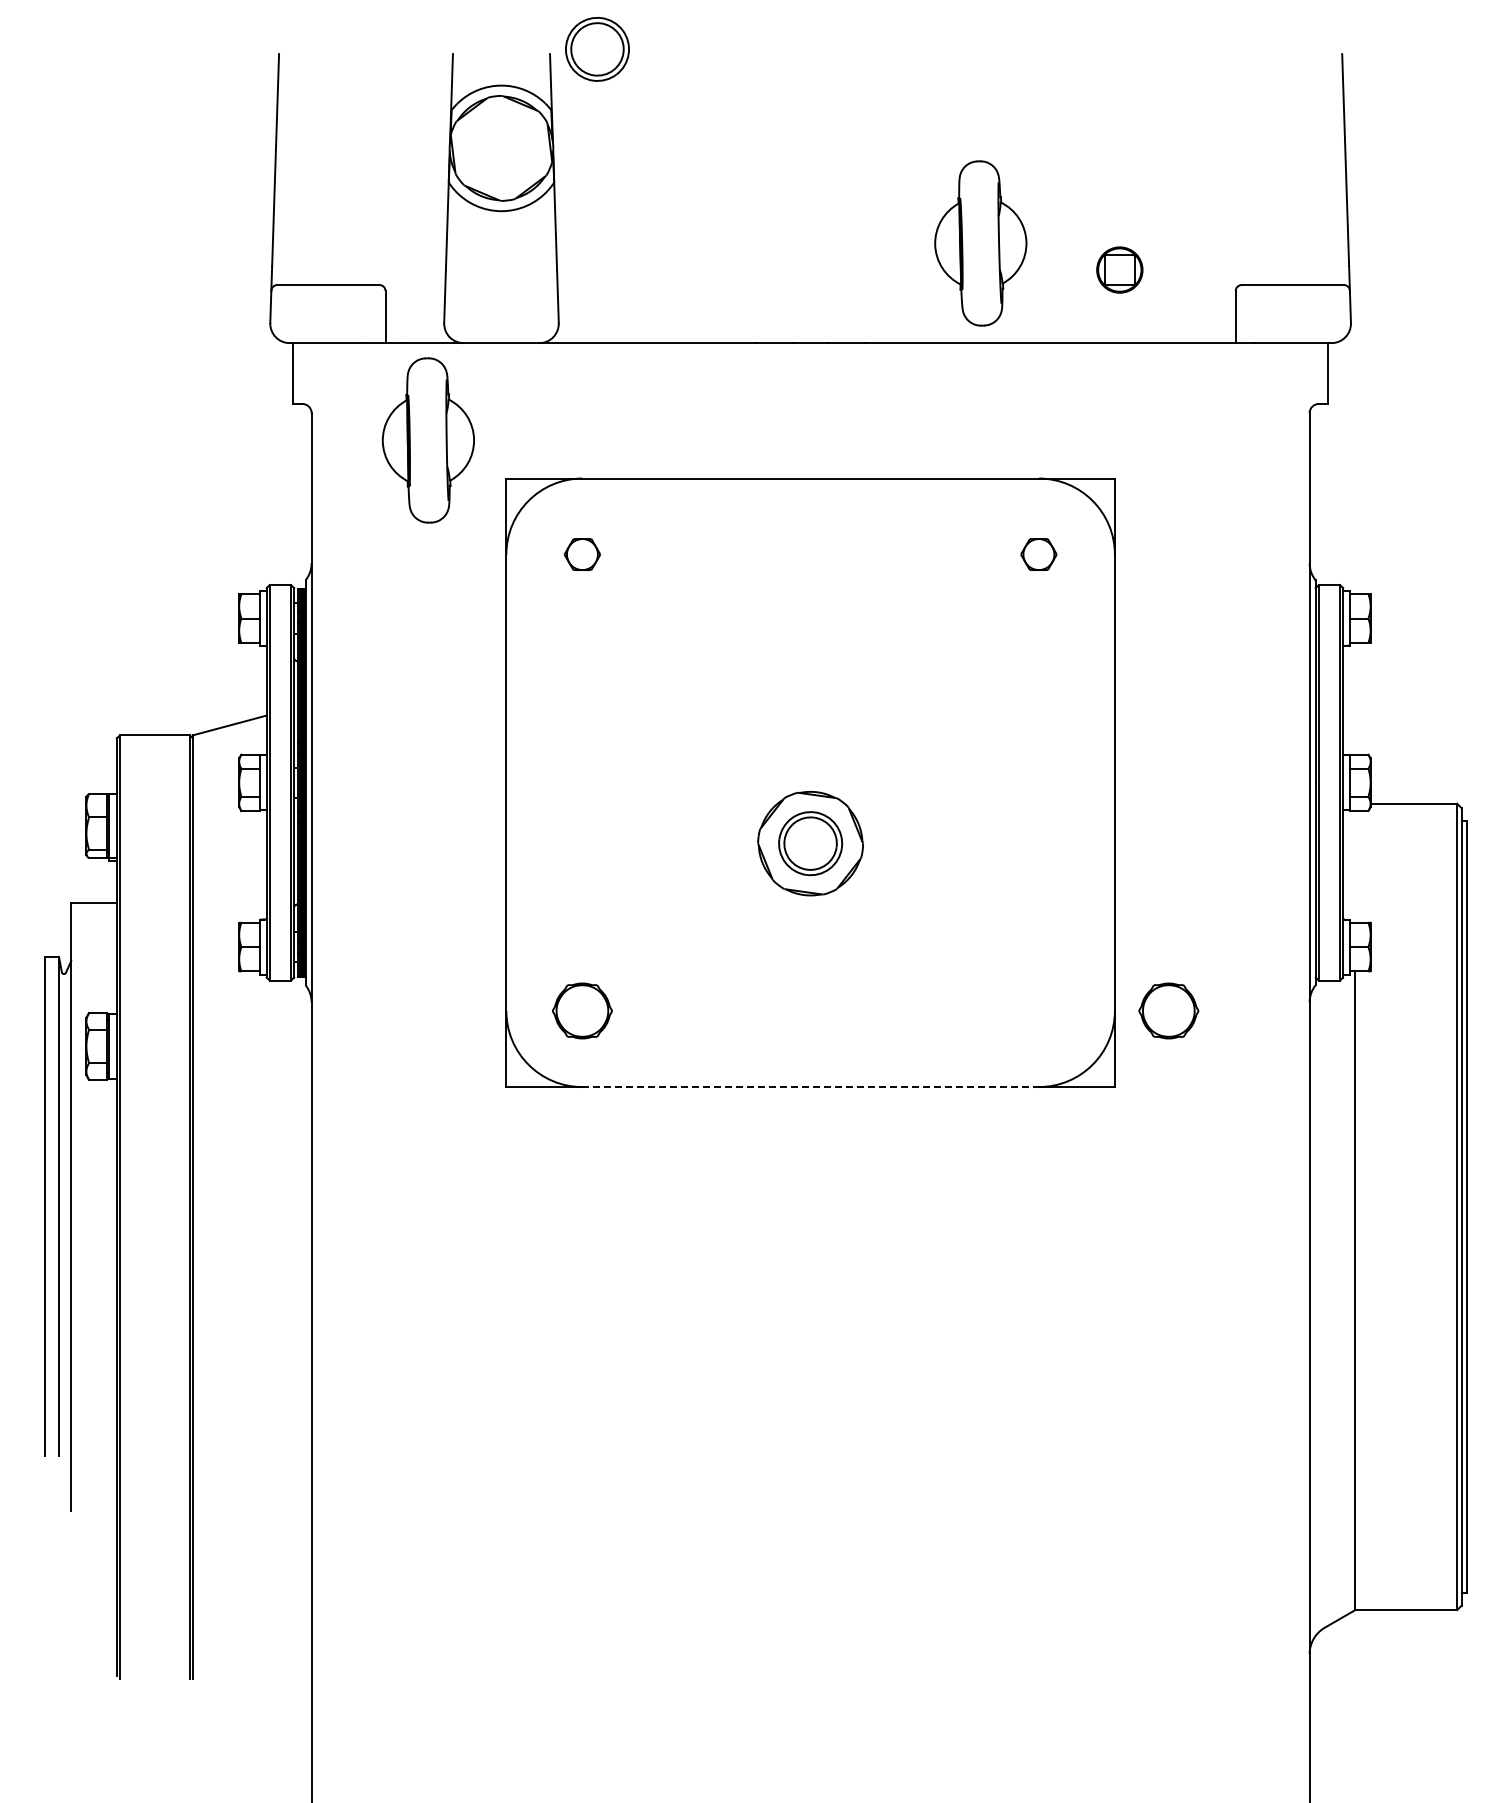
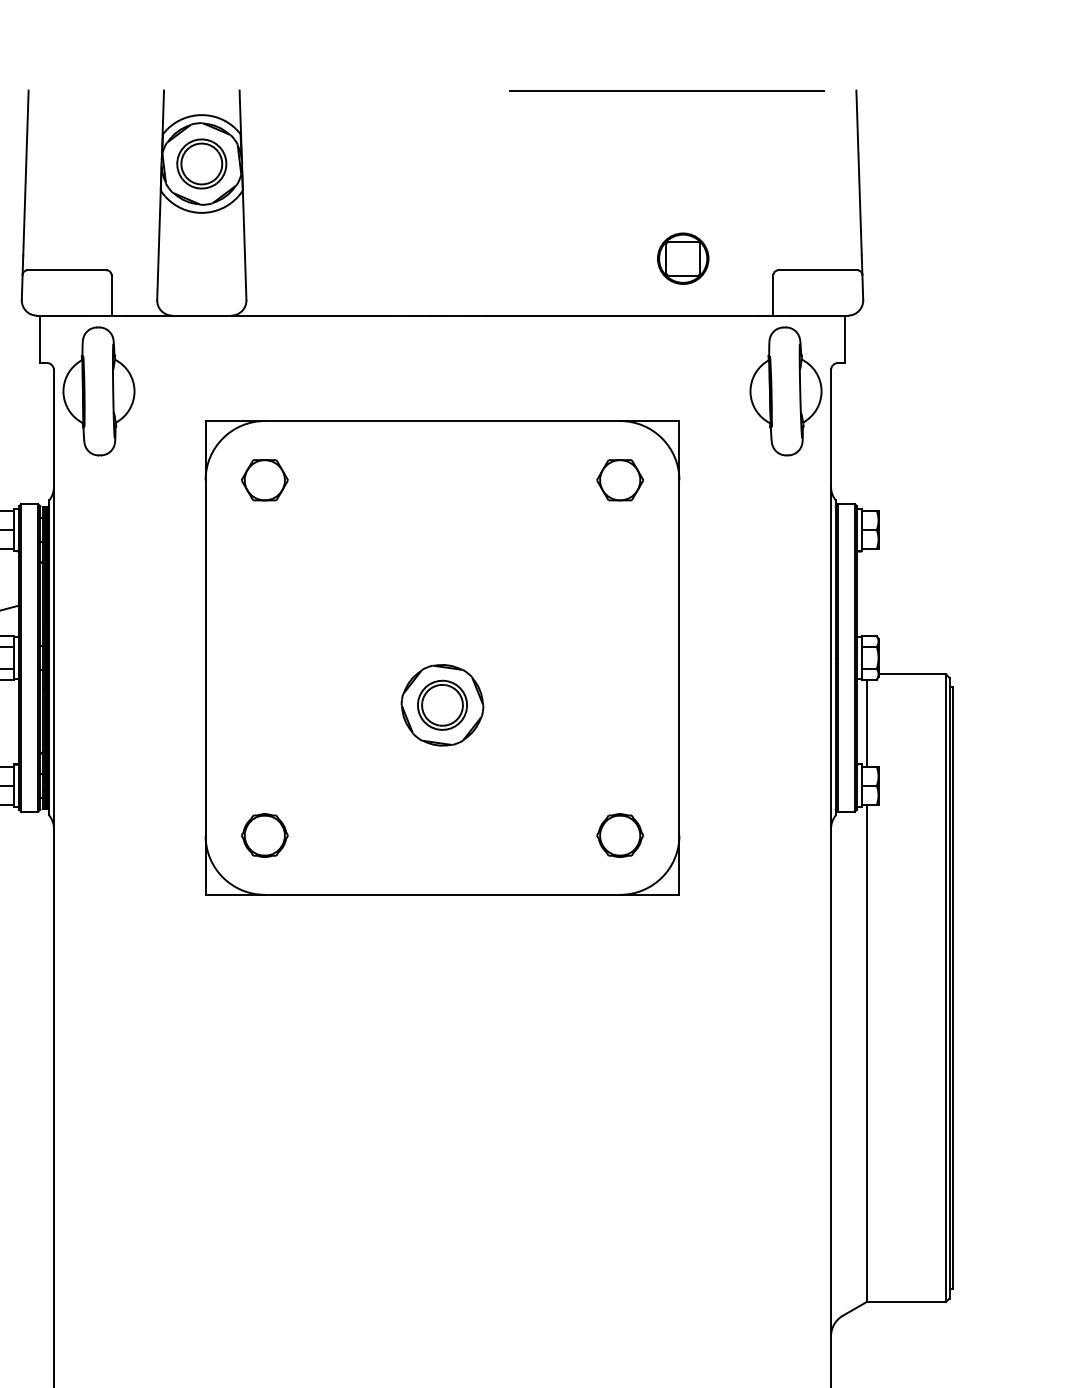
part: (597, 49) -> (201, 164), moved
line: (1098, 54) -> (666, 90), added
part: (980, 243) -> (785, 391), moved
part: (1119, 269) -> (683, 258), size x1.43
part: (427, 440) -> (98, 391), moved
part: (582, 554) -> (264, 480), size x1.67
part: (1038, 554) -> (619, 480), size x1.67
line: (1355, 866) -> (866, 723), added
part: (1168, 1010) -> (619, 835), moved
line: (811, 1087) -> (443, 895), dashed -> solid

